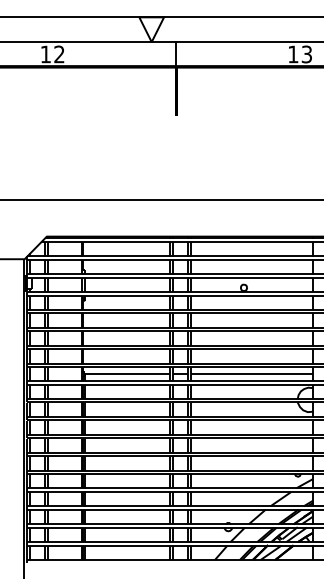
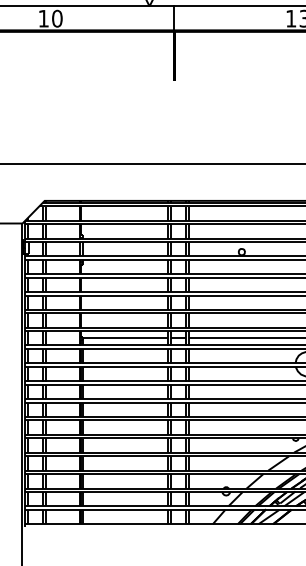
text: (59, 54) -> (57, 18), 12 -> 10

